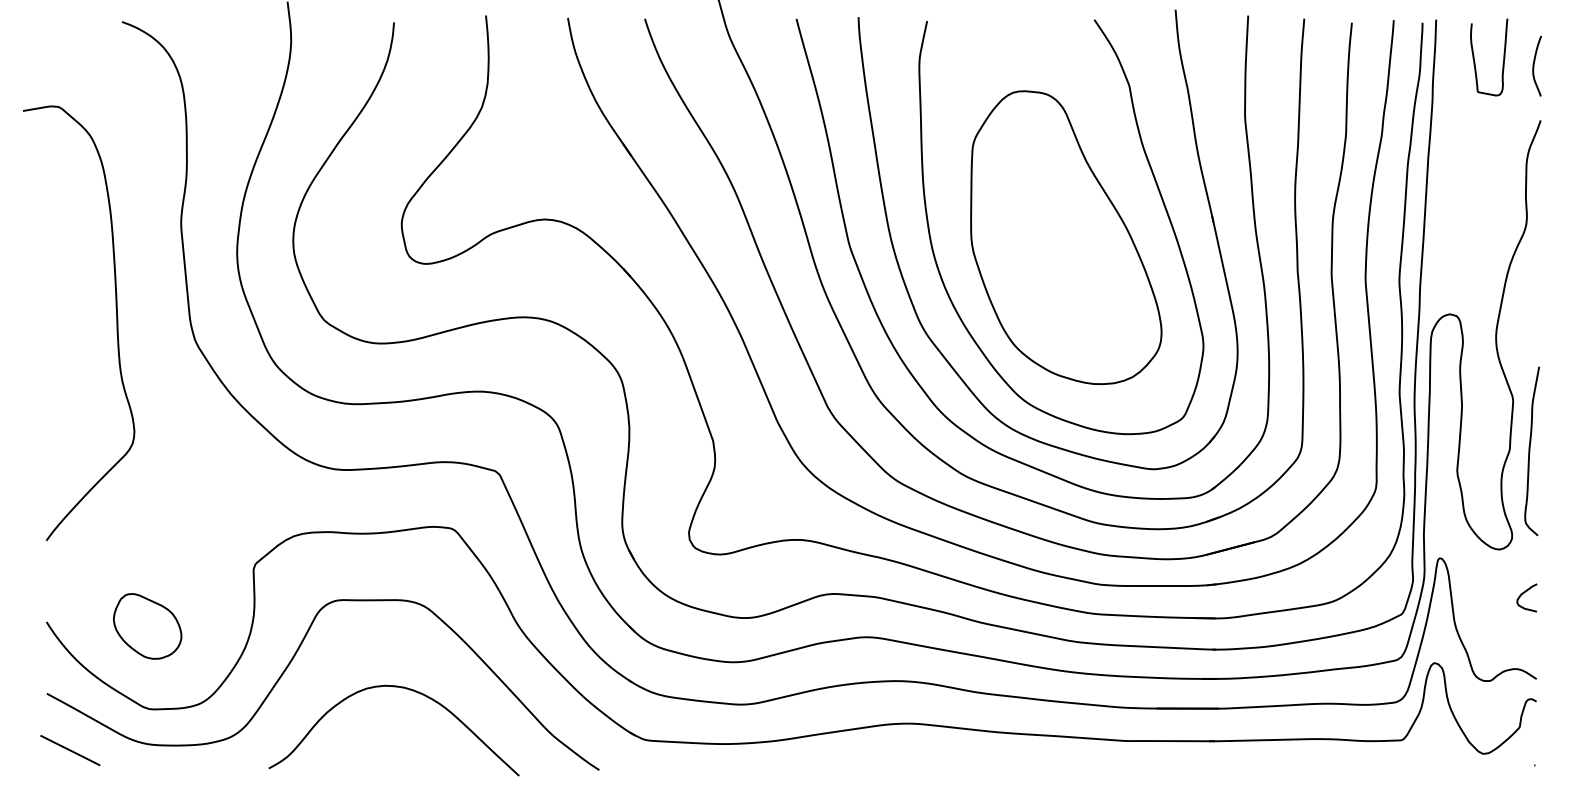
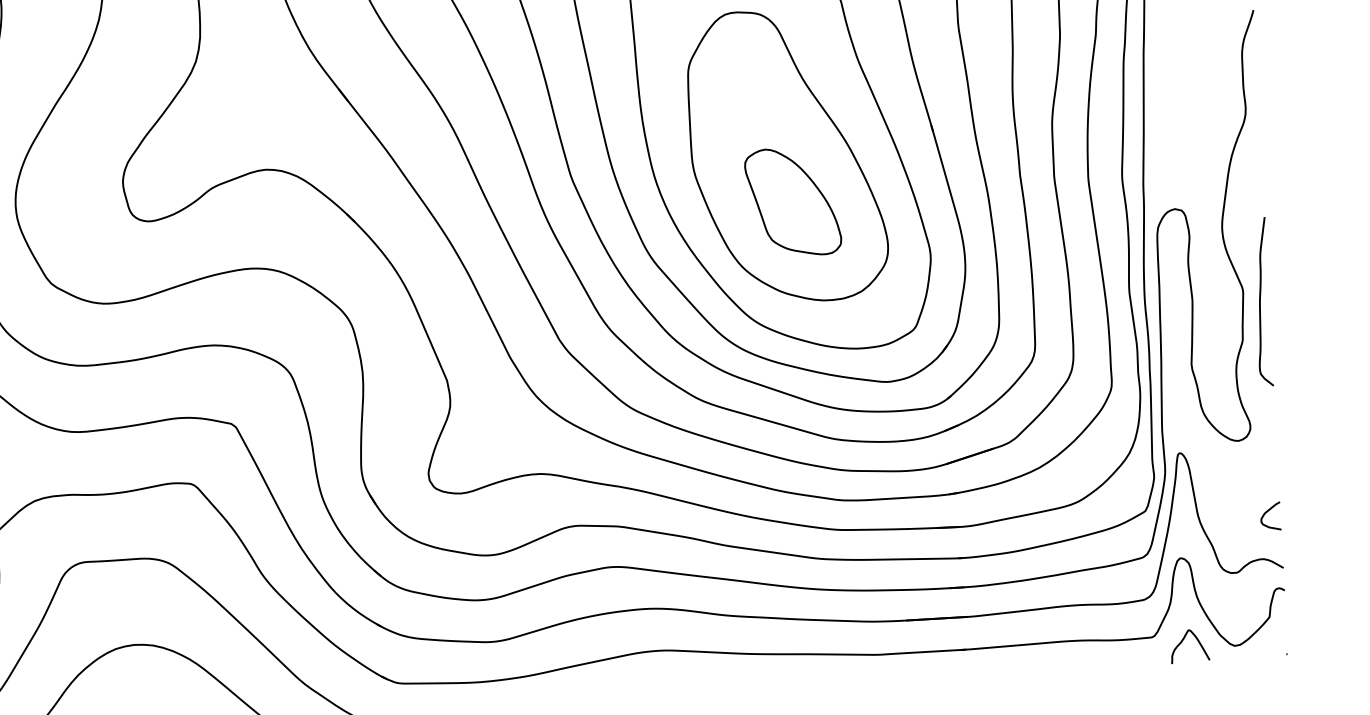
part: (1069, 283) -> (793, 201), added
curve: (1530, 451) -> (1261, 302), moved
curve: (1523, 594) -> (1267, 513), moved
curve: (1432, 745) -> (1183, 640), added

